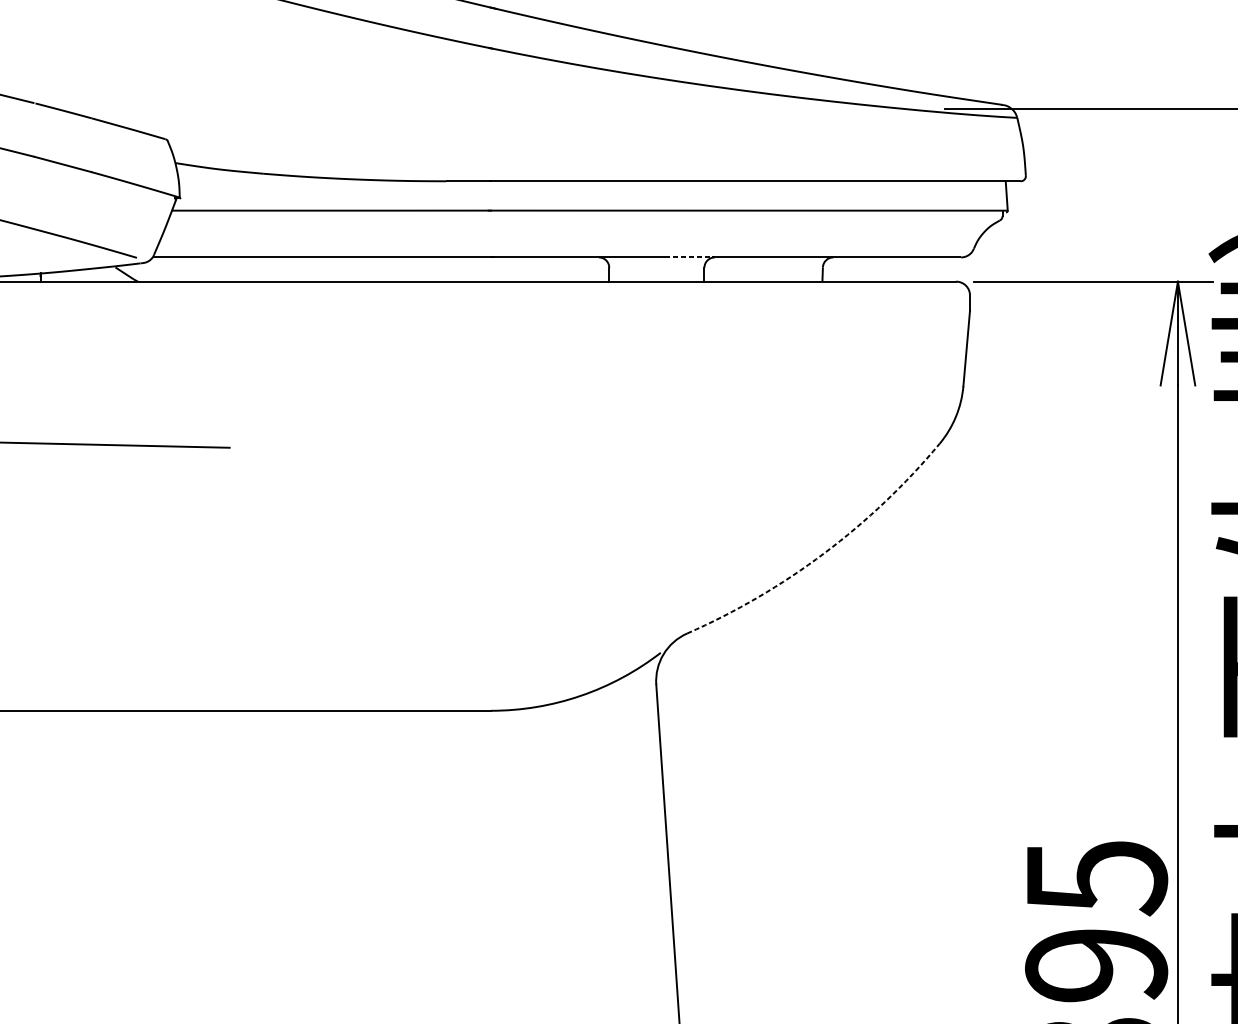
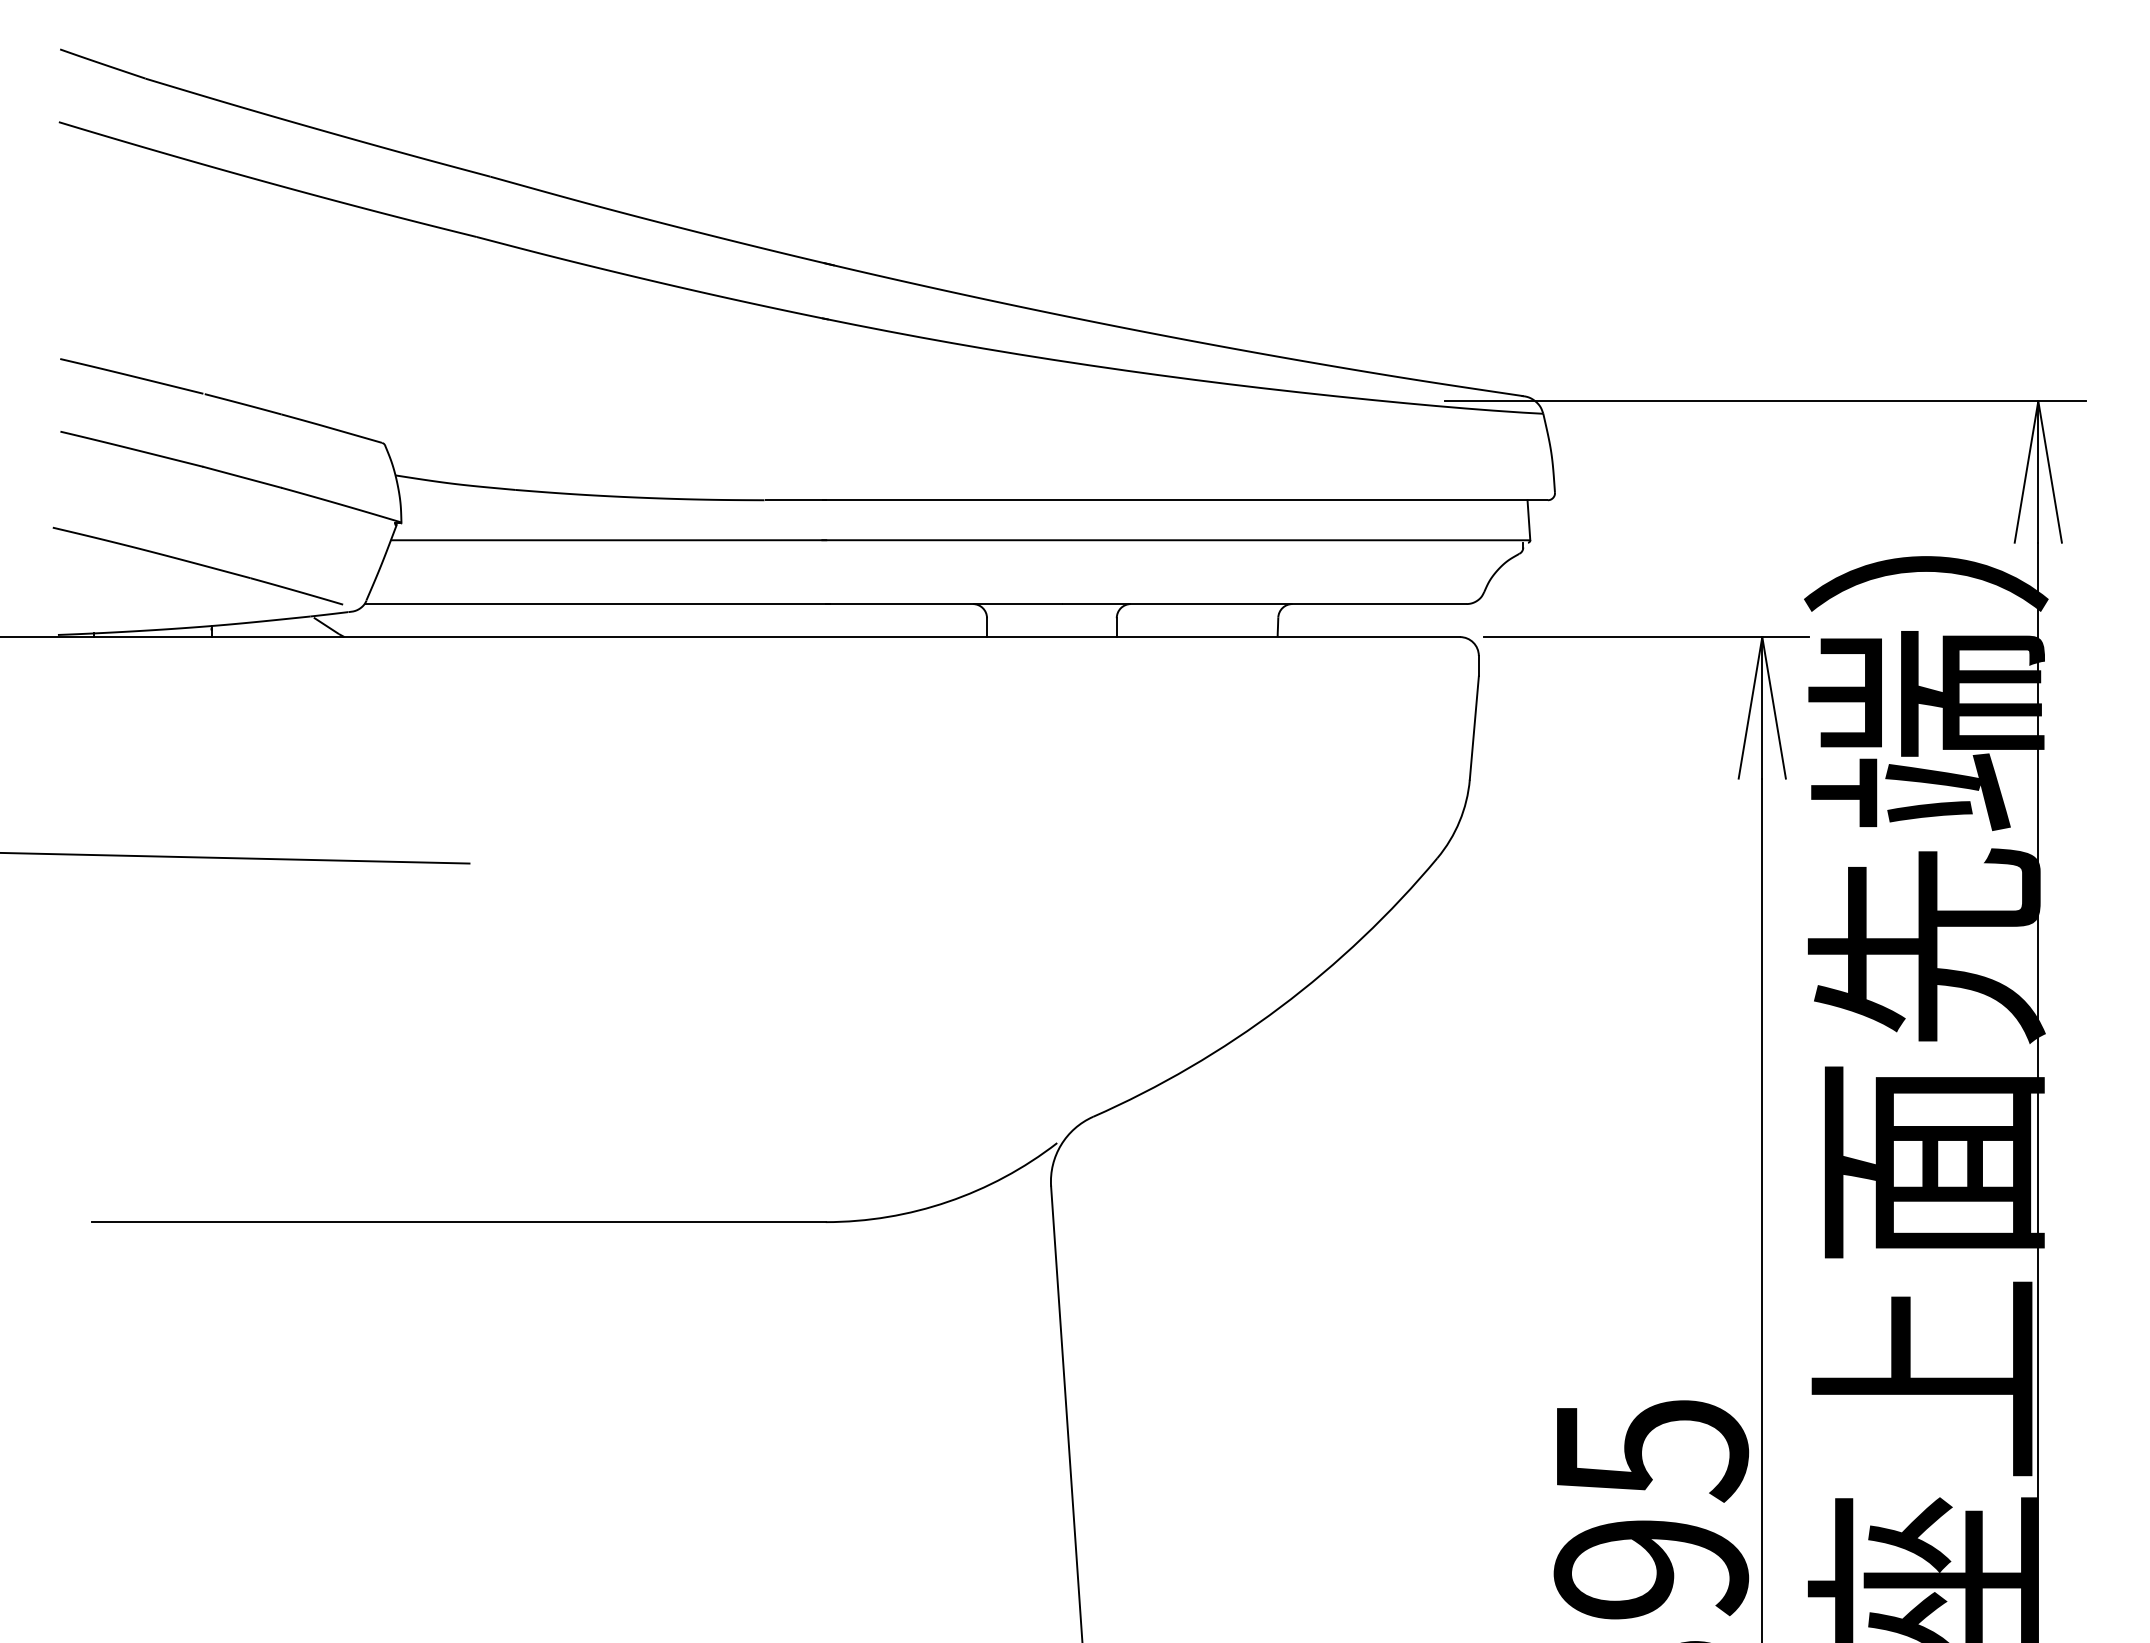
line: (688, 257) -> (1095, 604), dashed -> solid
arc: (824, 553) -> (1280, 1007), dashed -> solid

